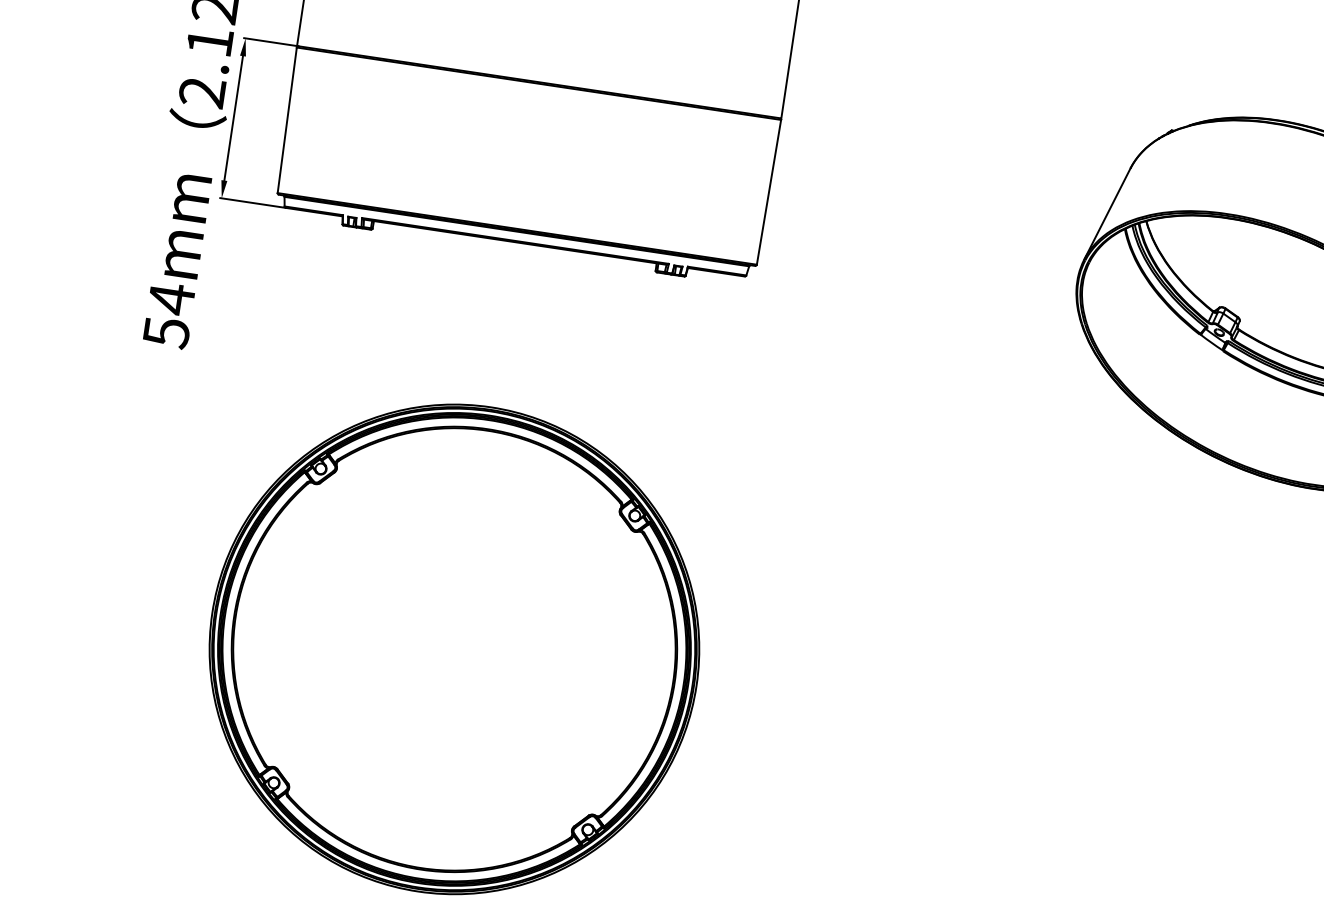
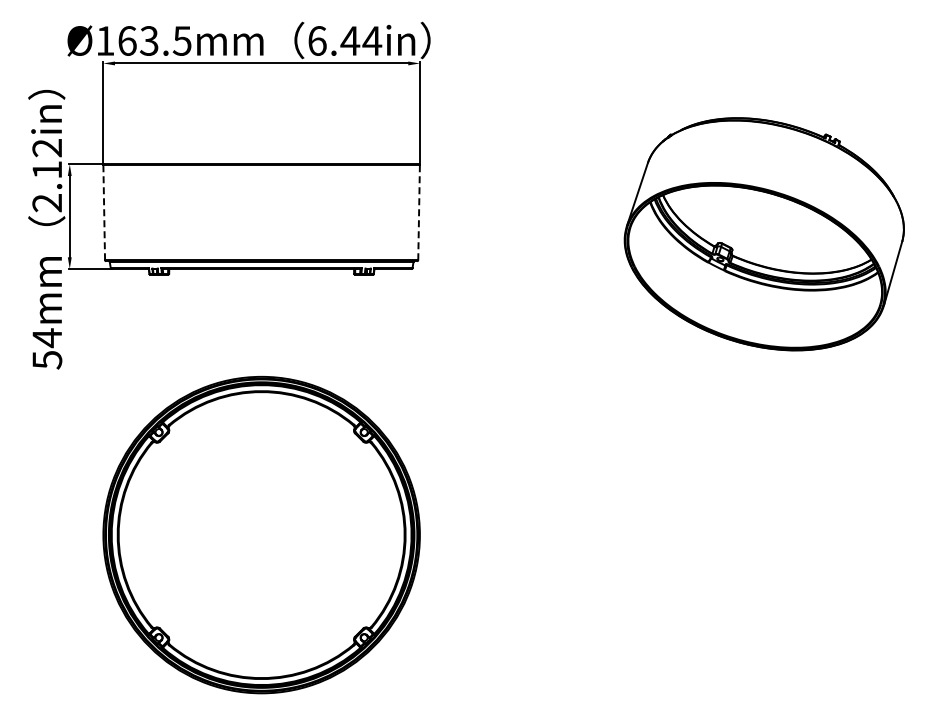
line: (287, 119) -> (104, 212), solid -> dashed
line: (769, 191) -> (419, 212), solid -> dashed

